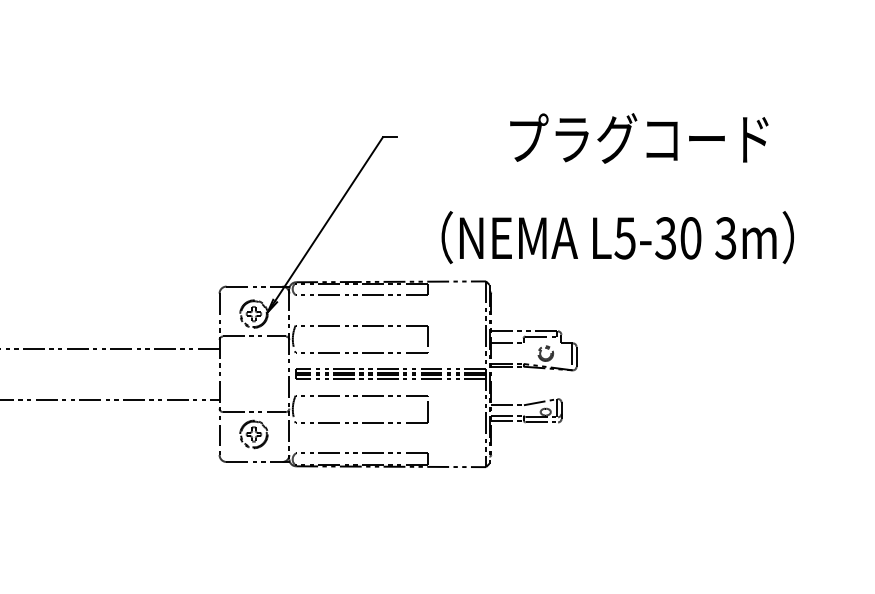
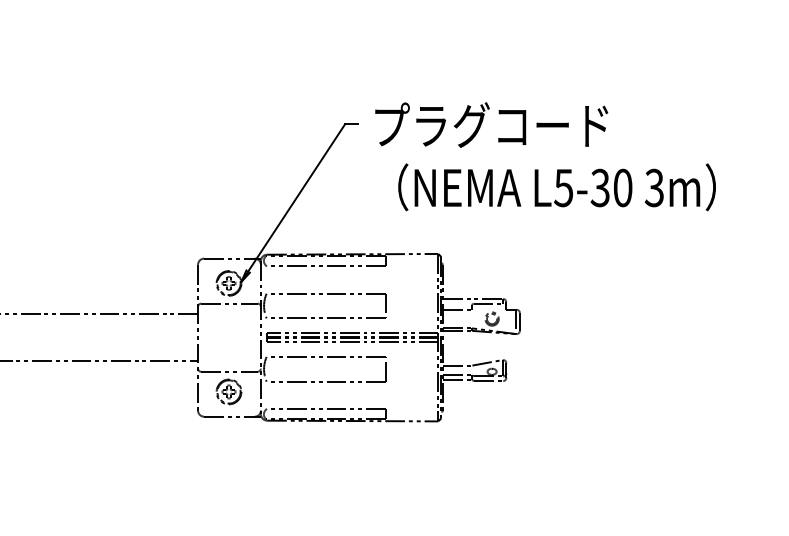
text: (639, 138) -> (491, 125), moved
text: (617, 237) -> (556, 187), moved

